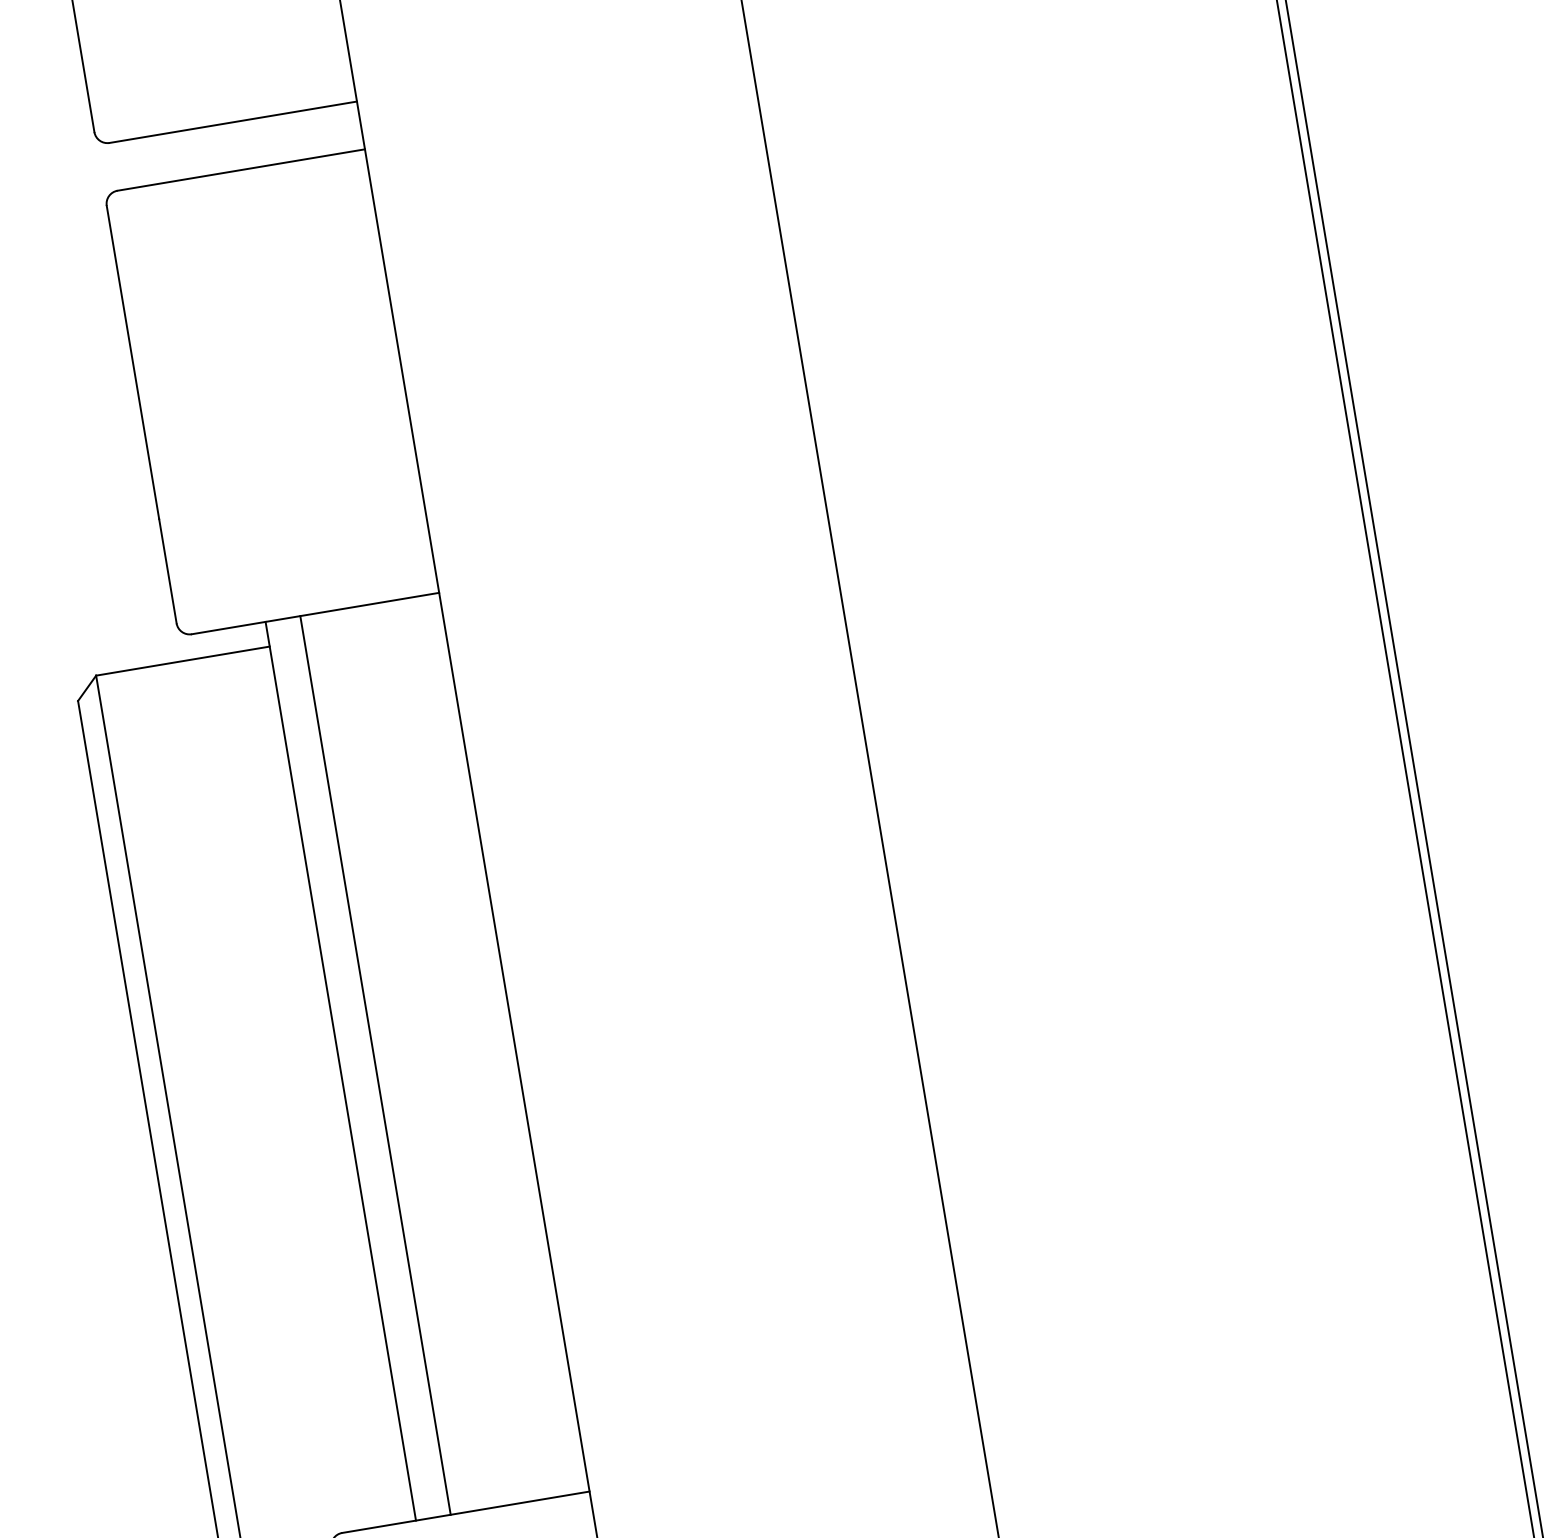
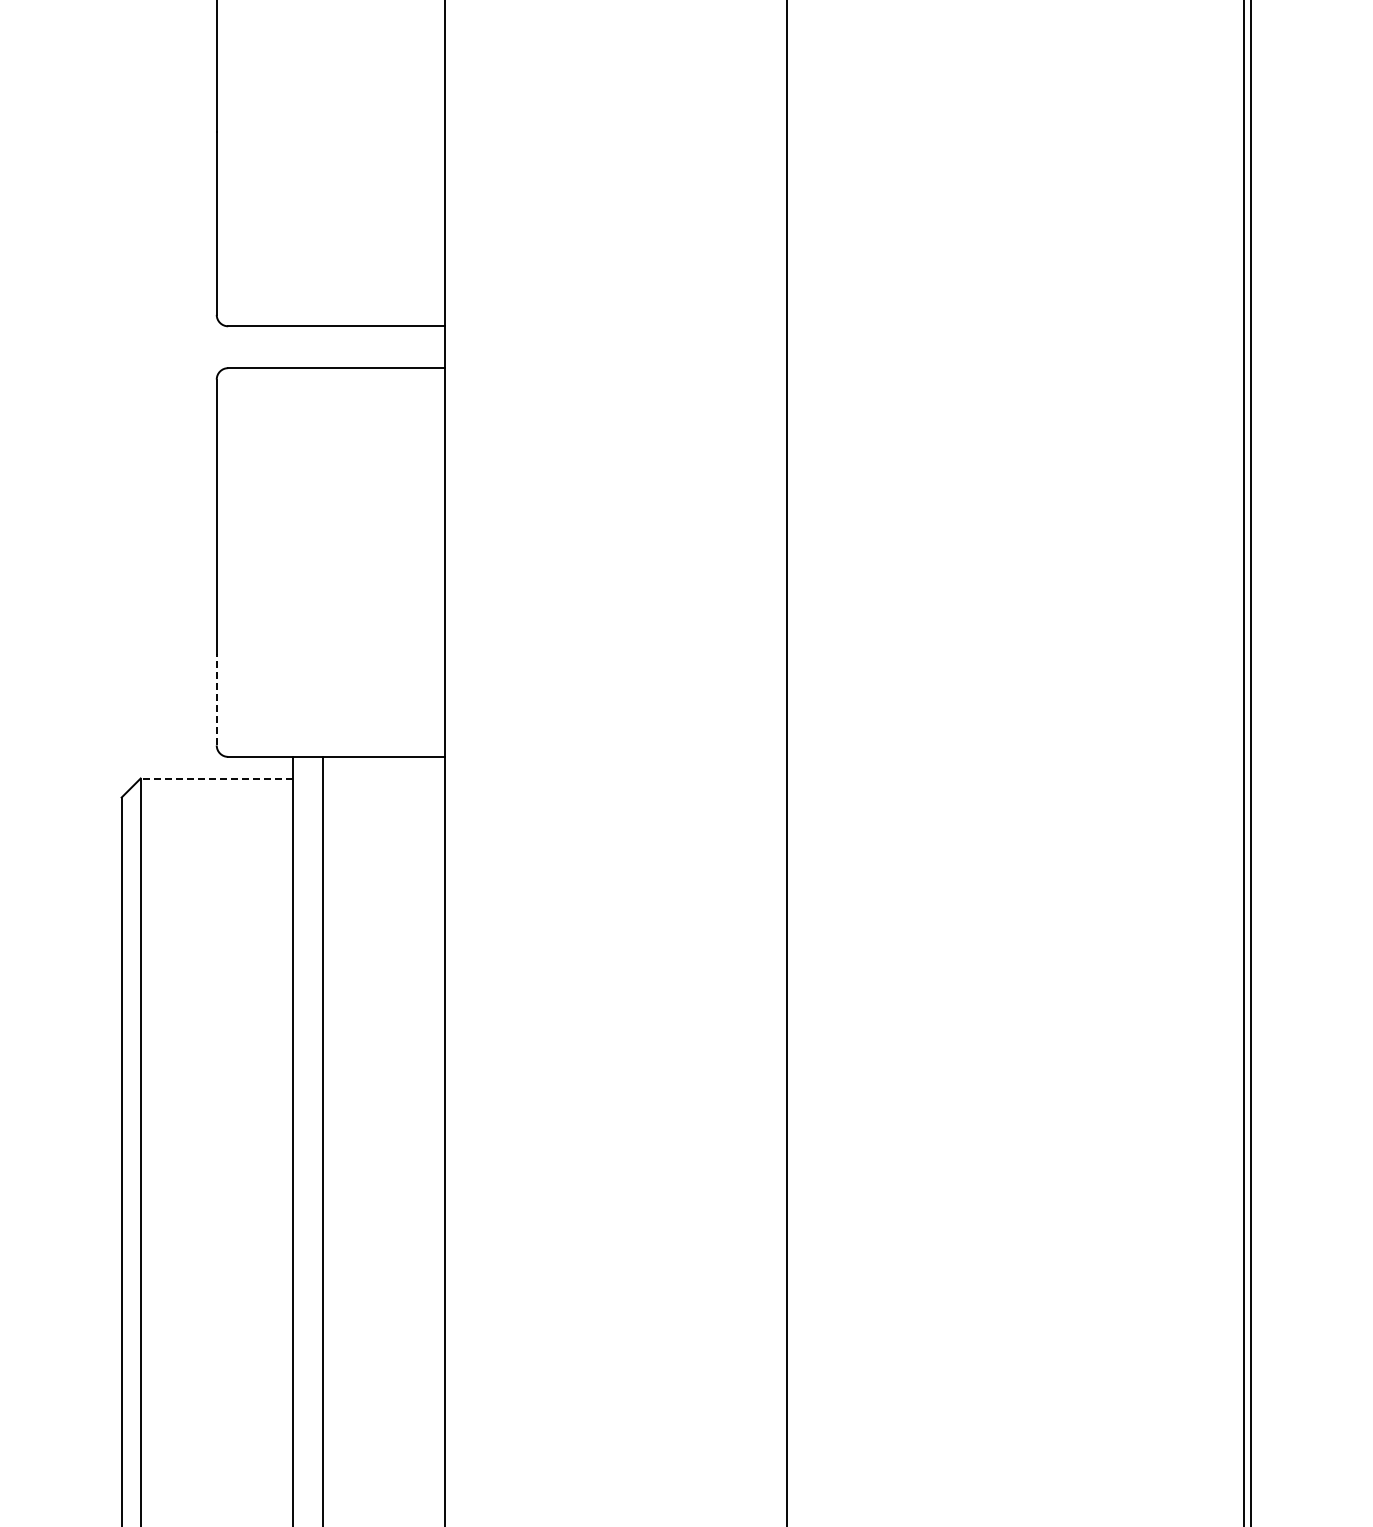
line: (167, 570) -> (216, 699), solid -> dashed
line: (182, 661) -> (216, 778), solid -> dashed

